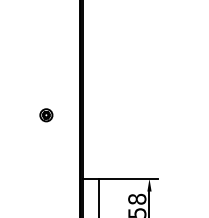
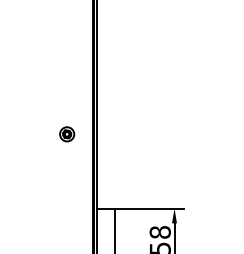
part: (46, 115) -> (67, 134), moved

